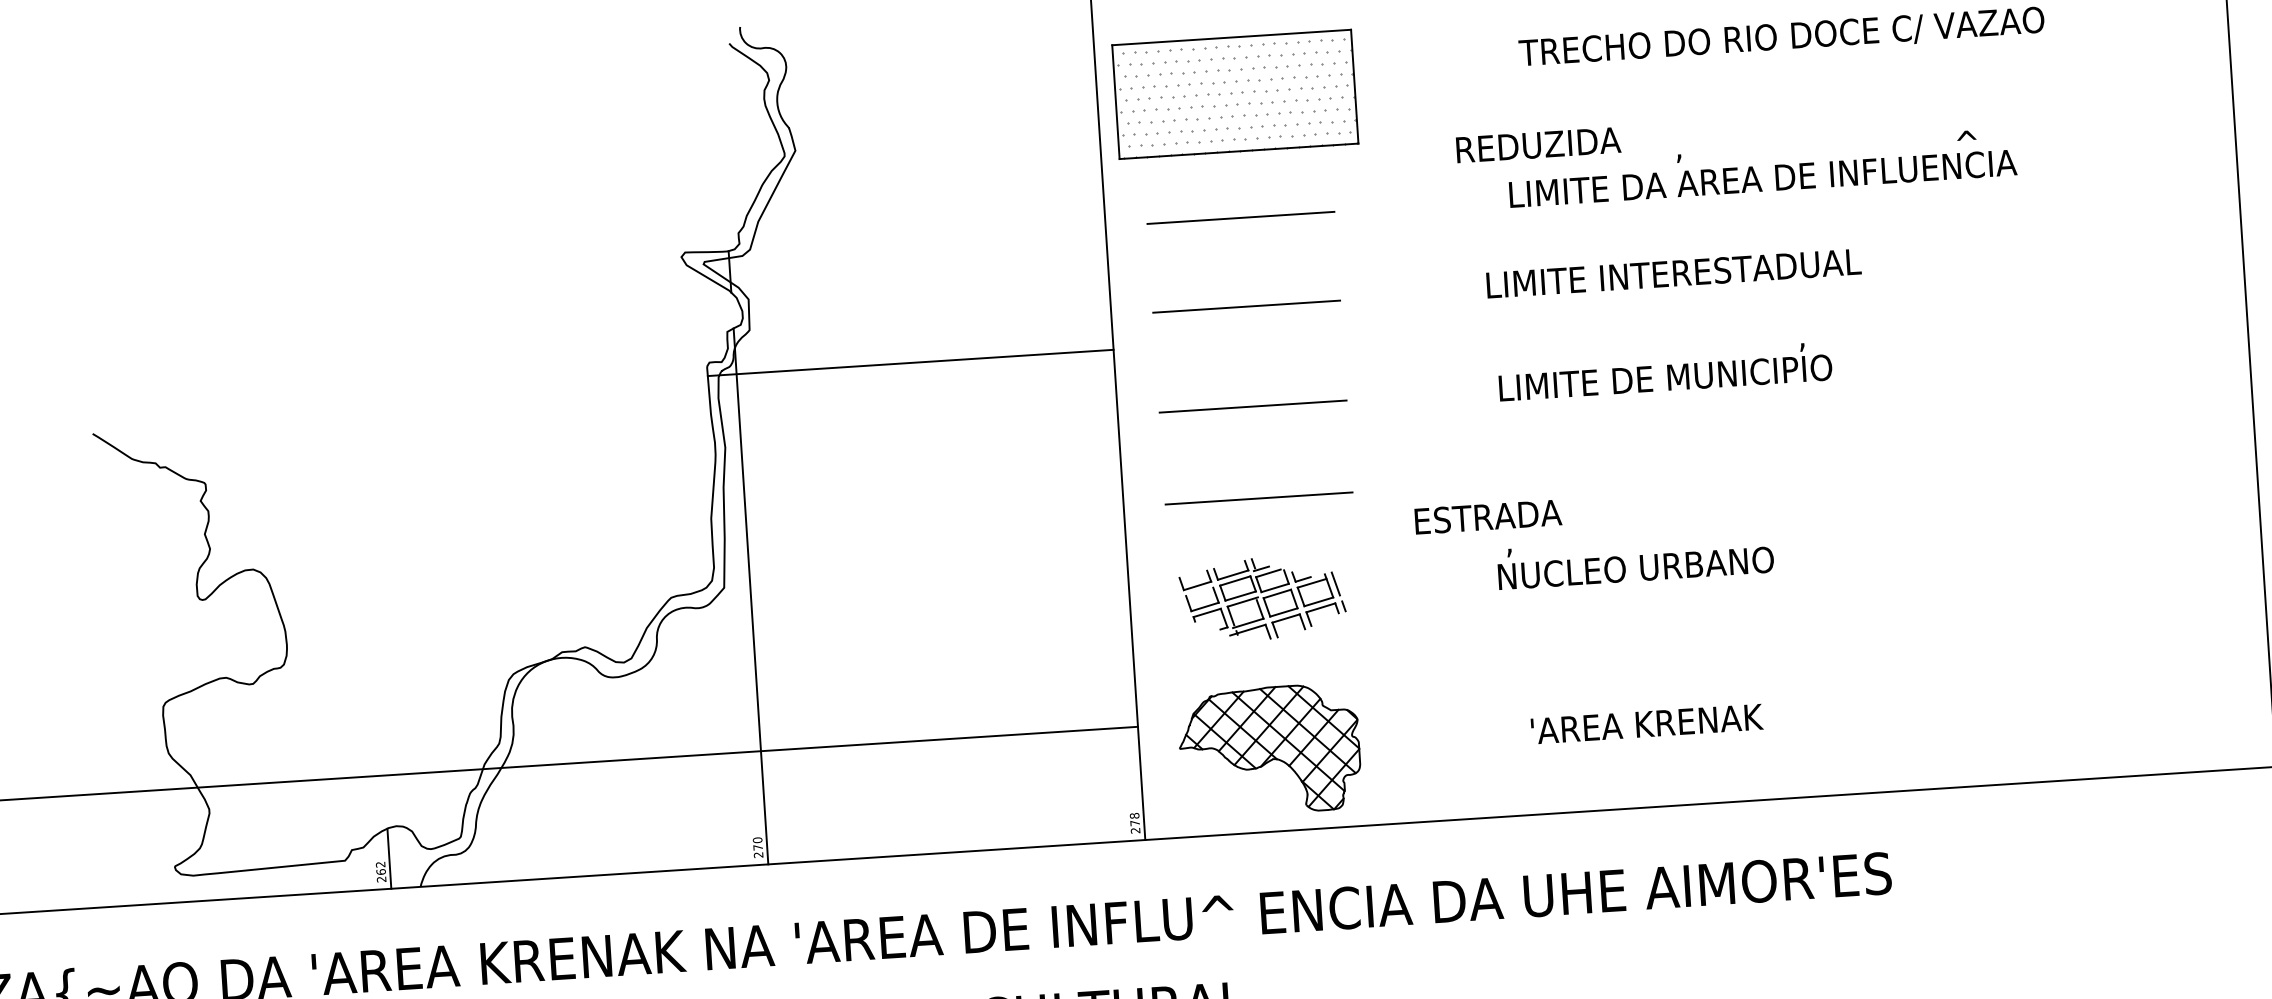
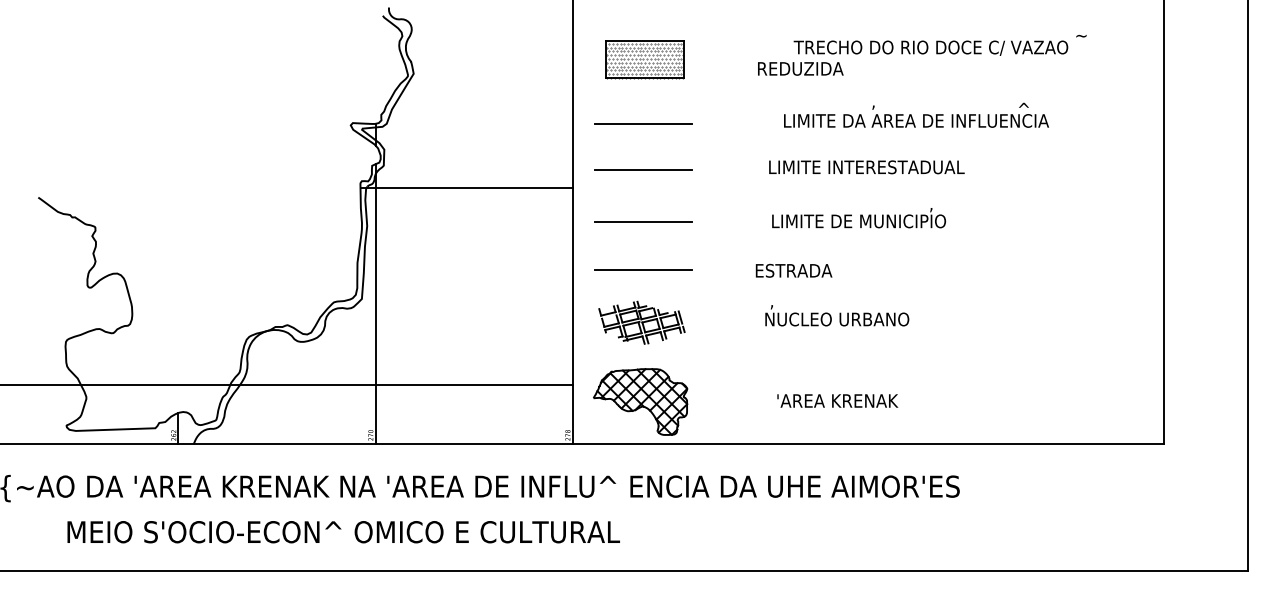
part: (1235, 94) -> (644, 59), size x0.62
text: (1538, 144) -> (800, 68), moved
text: (1487, 516) -> (793, 270), moved

